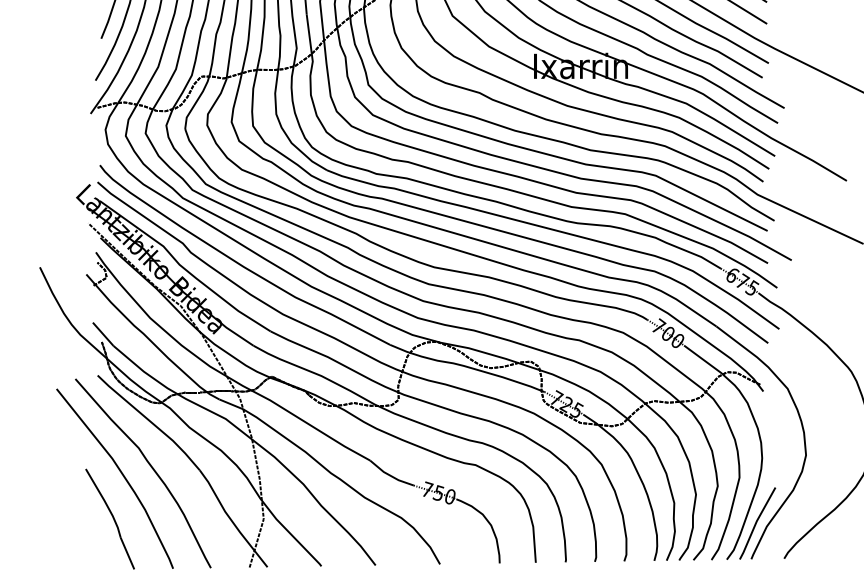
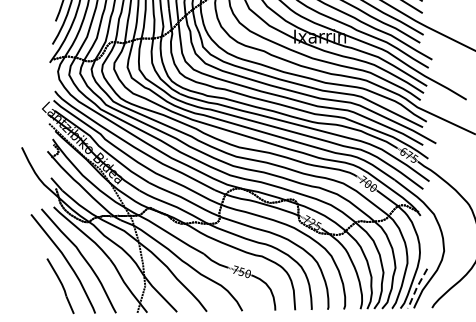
line: (755, 523) -> (416, 288), solid -> dashed

